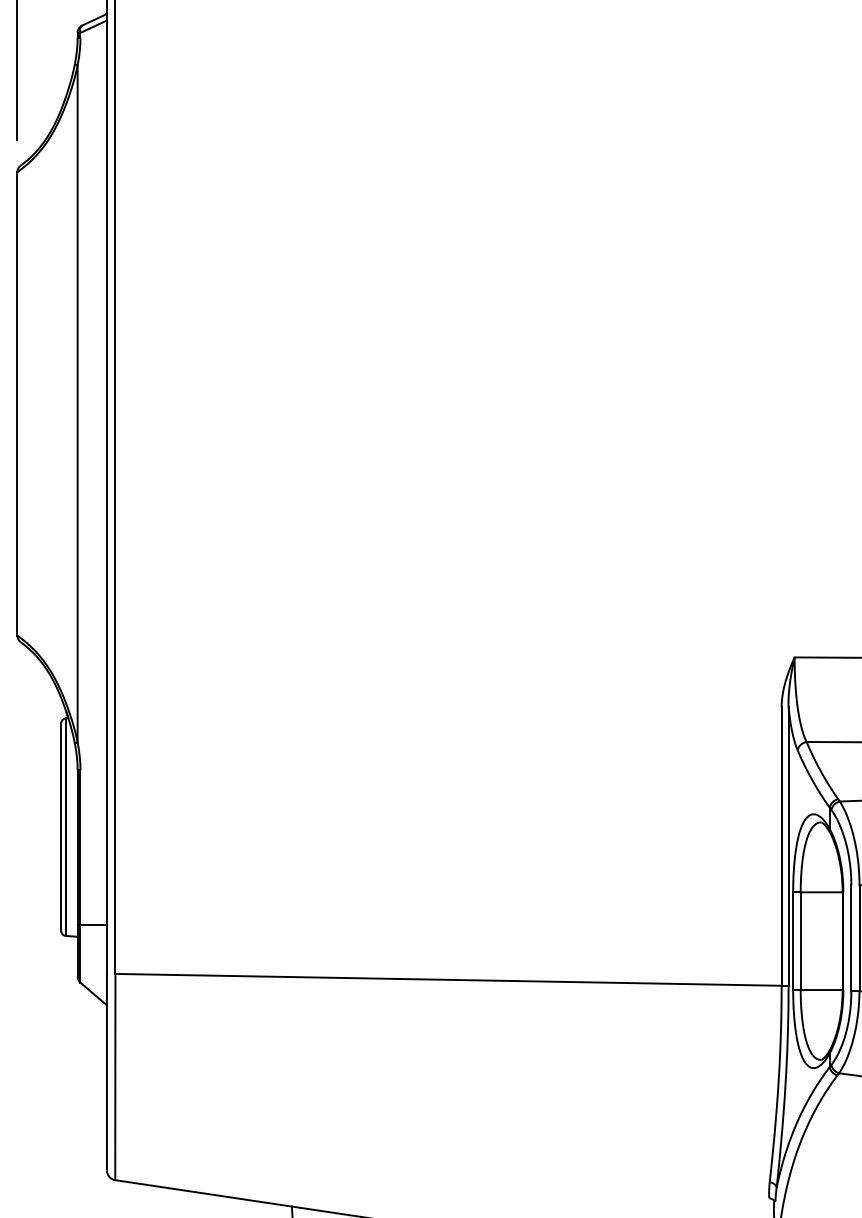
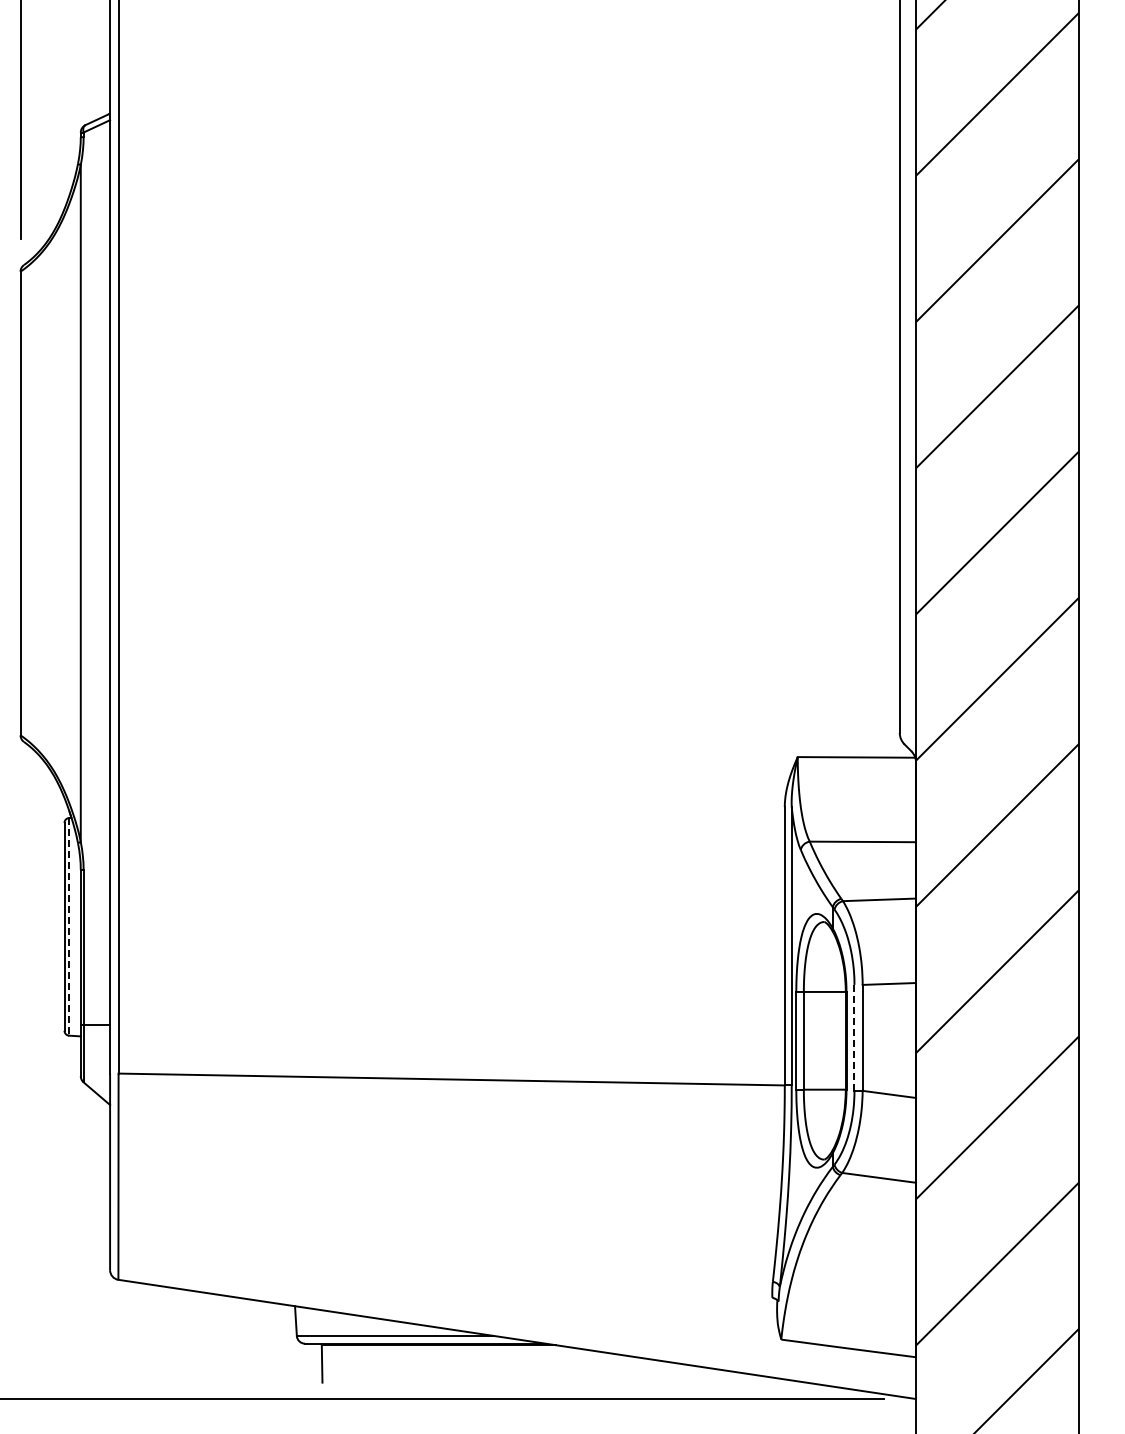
line: (66, 826) -> (69, 926), solid -> dashed
line: (851, 937) -> (854, 1037), solid -> dashed

